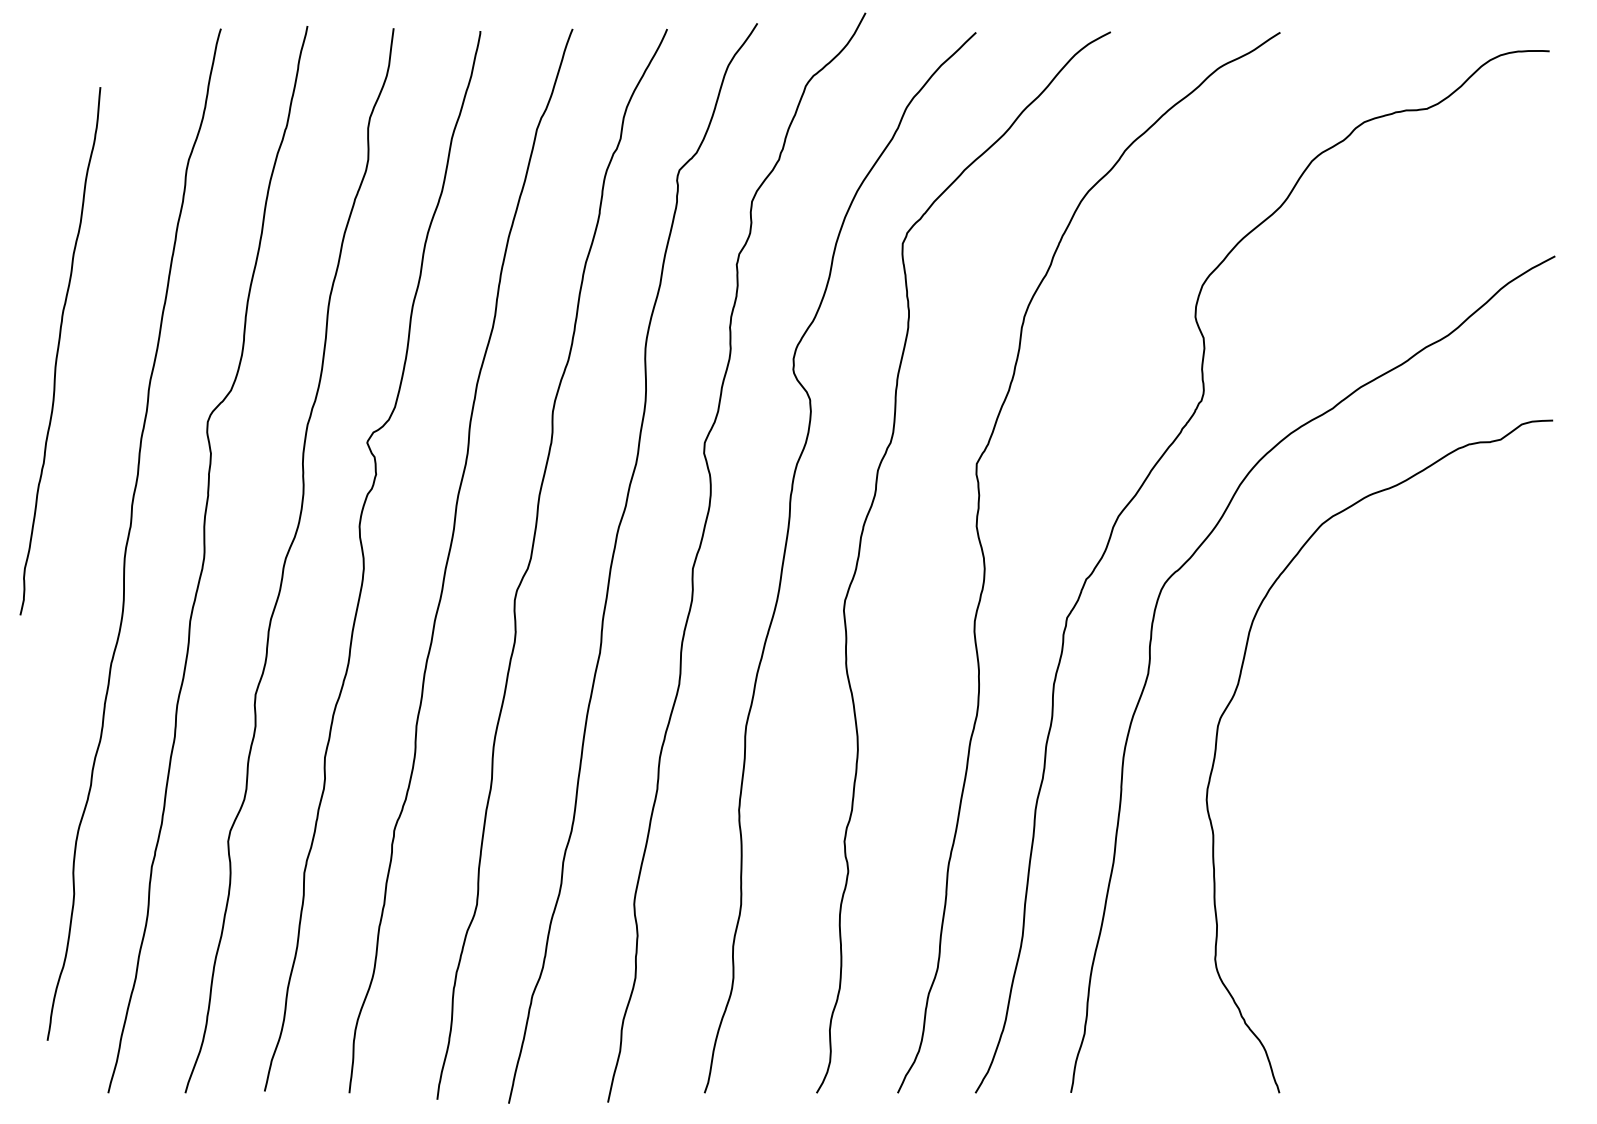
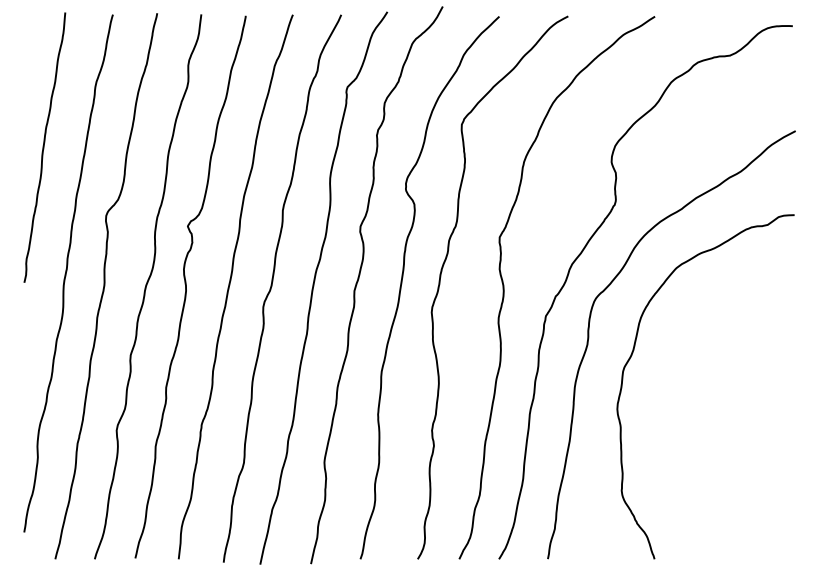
curve: (59, 350) -> (44, 147), moved

